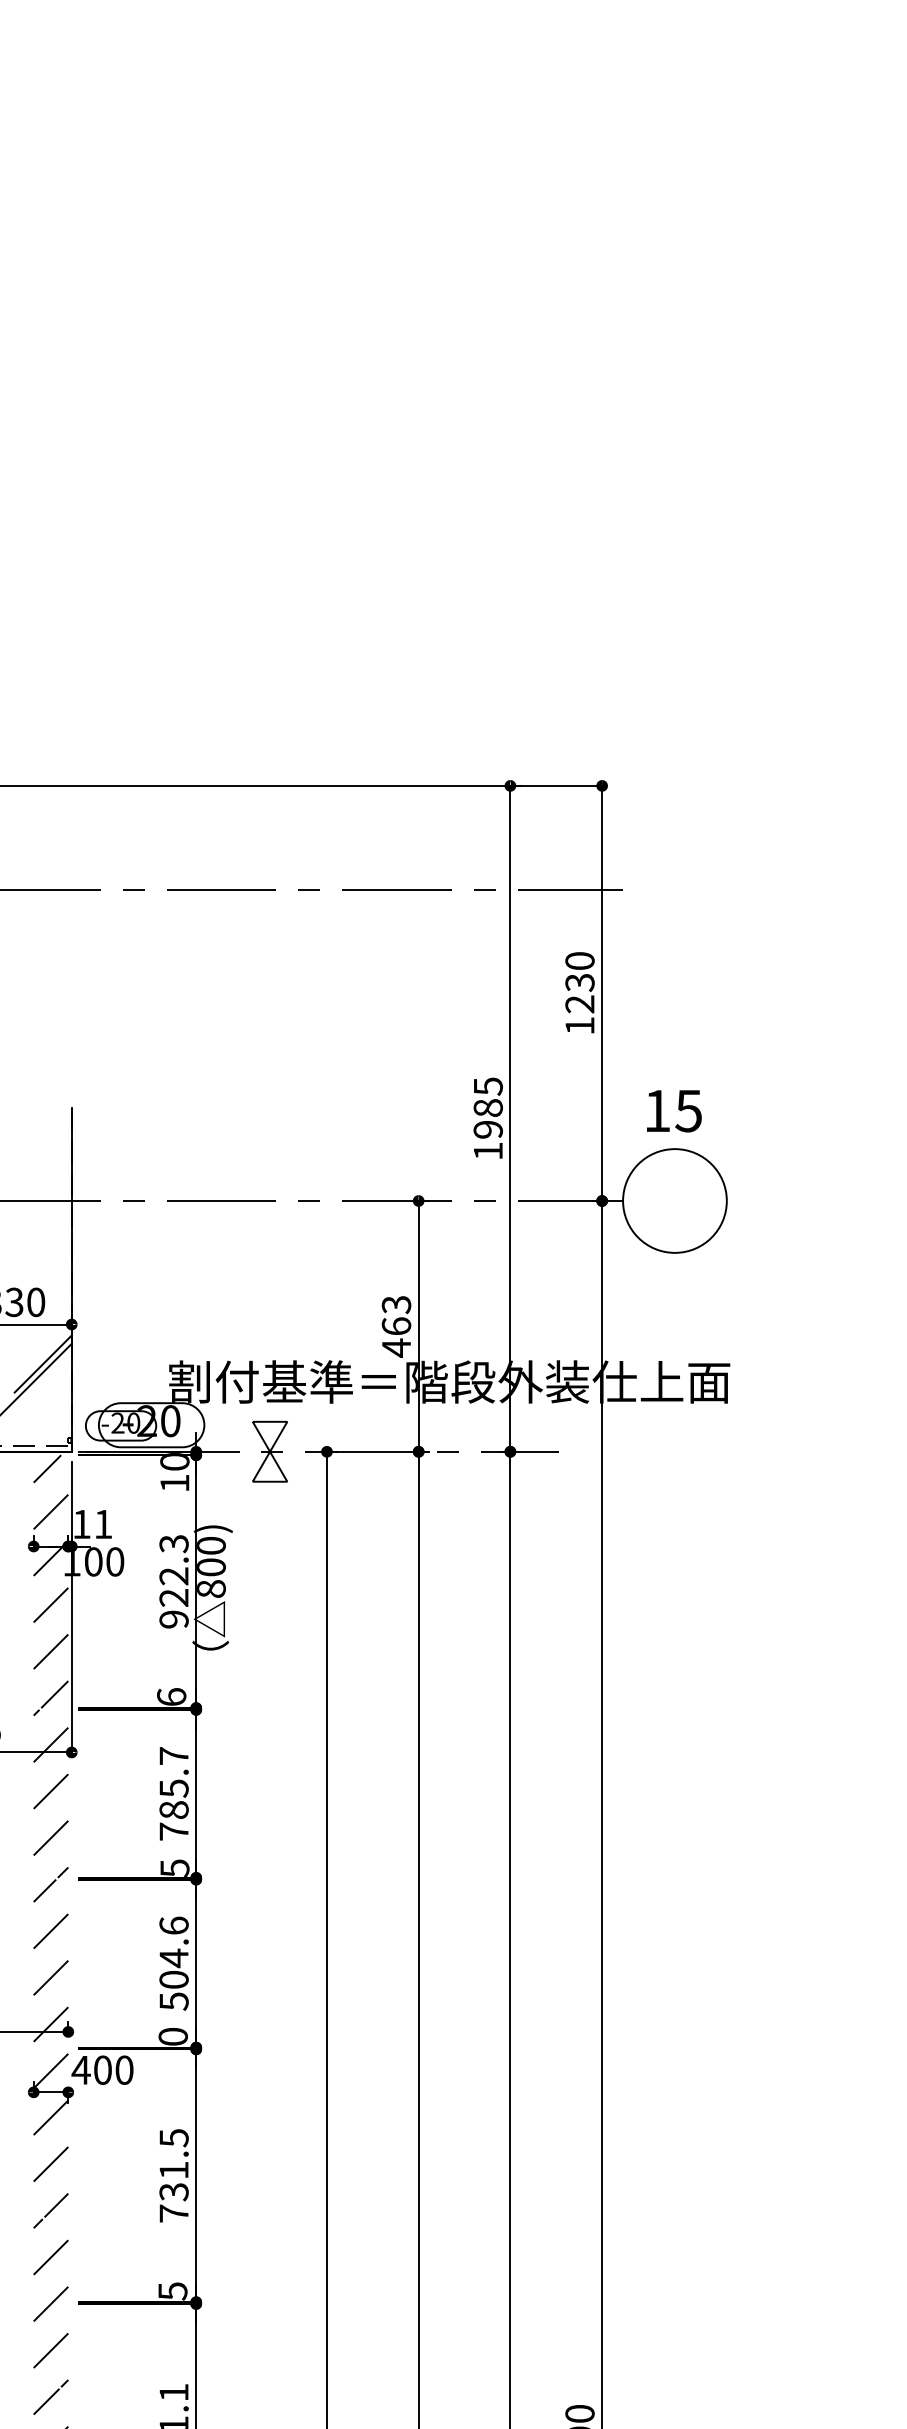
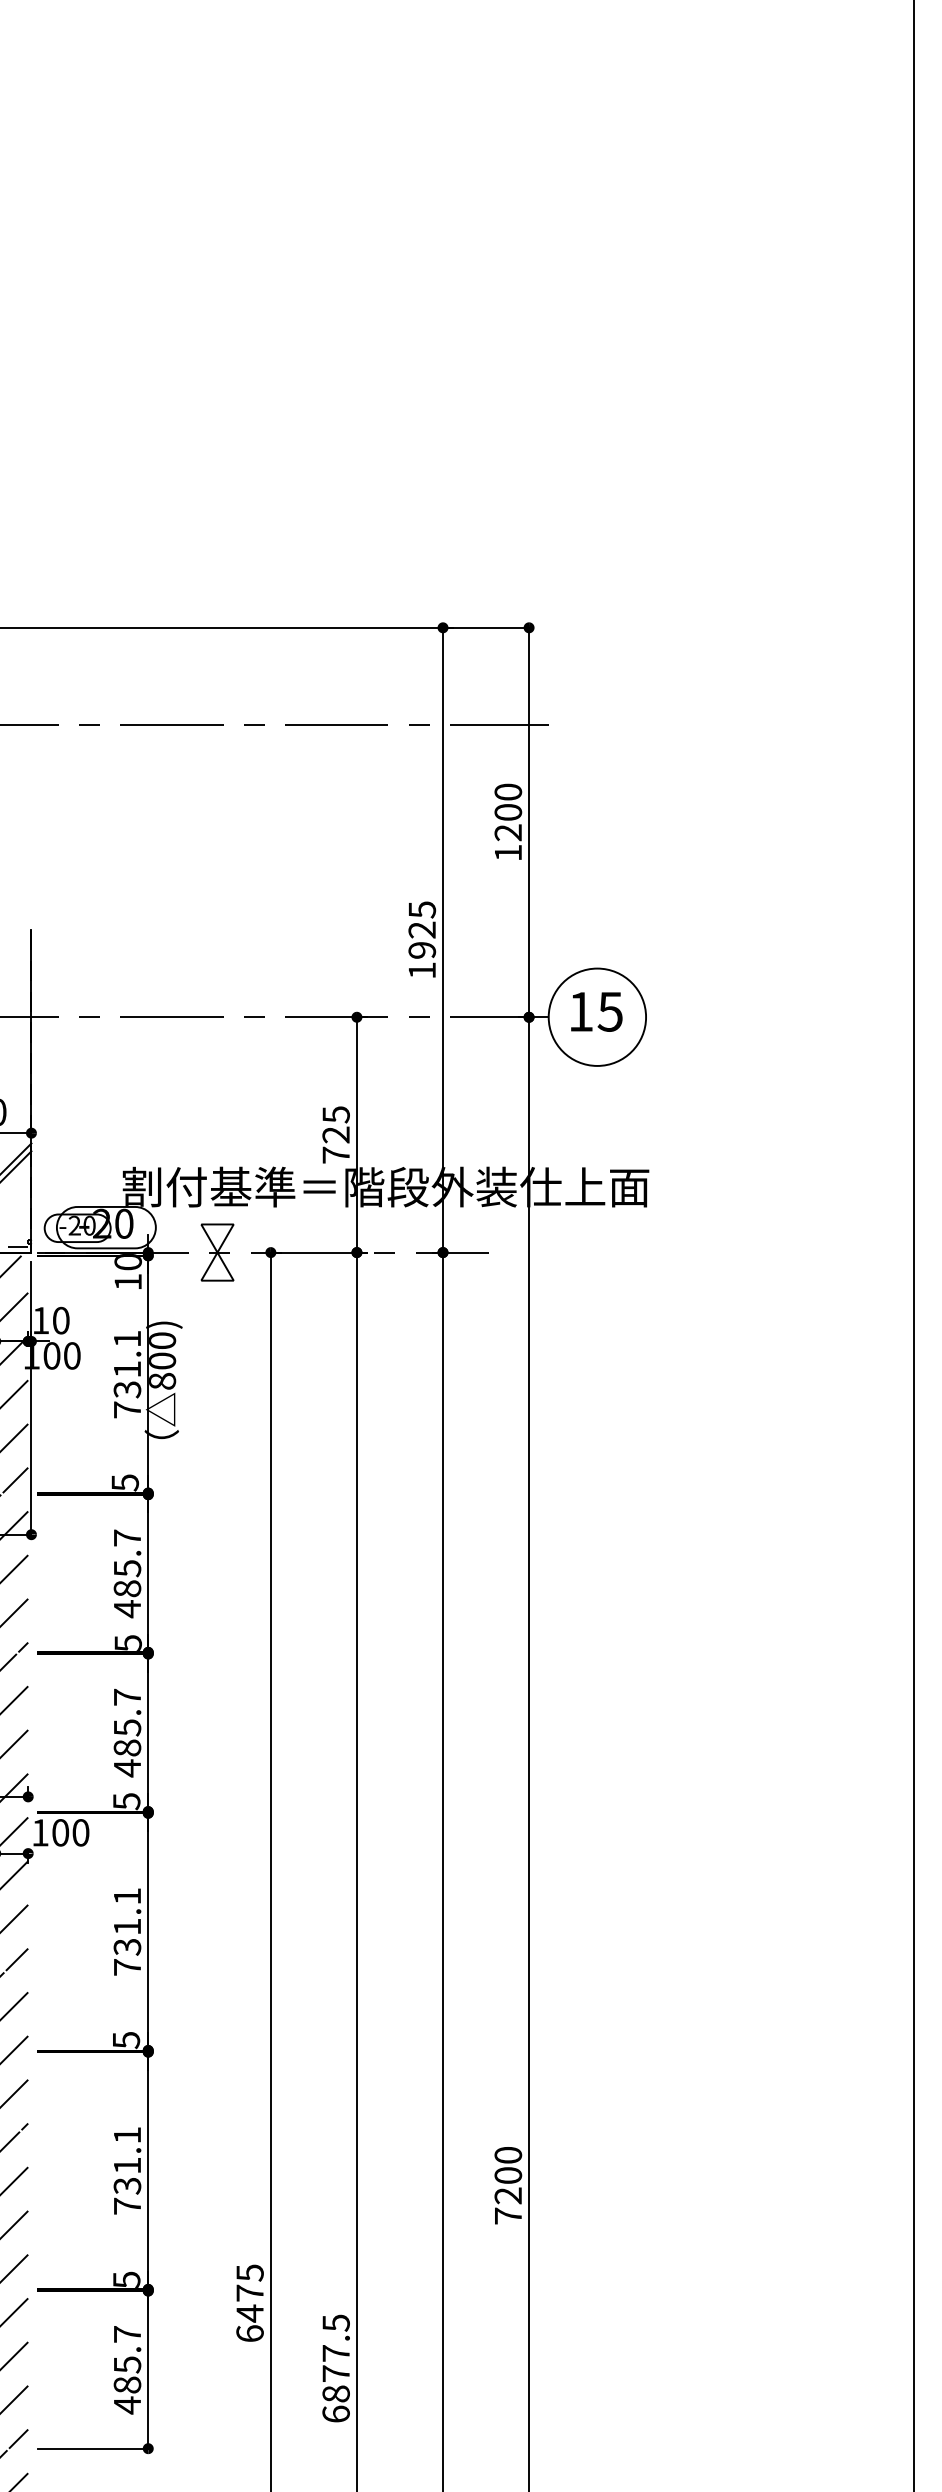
text: (580, 982) -> (508, 812), 1230 -> 1200
text: (488, 1107) -> (422, 929), 1985 -> 1925
text: (673, 1110) -> (596, 1011), moved
text: (395, 1327) -> (335, 1135), 463 -> 725
text: (103, 1524) -> (61, 1320), 11 -> 10
text: (174, 1581) -> (127, 1374), 922.3 -> 731.1
text: (172, 1696) -> (125, 1482), 6 -> 5
text: (174, 1832) -> (127, 1609), 785.7 -> 485.7
text: (174, 1963) -> (127, 1732), 504.6 -> 485.7
text: (173, 2036) -> (126, 1801), 0 -> 5
text: (81, 2069) -> (40, 1832), 400 -> 100
text: (174, 2138) -> (127, 1896), 731.5 -> 731.1

